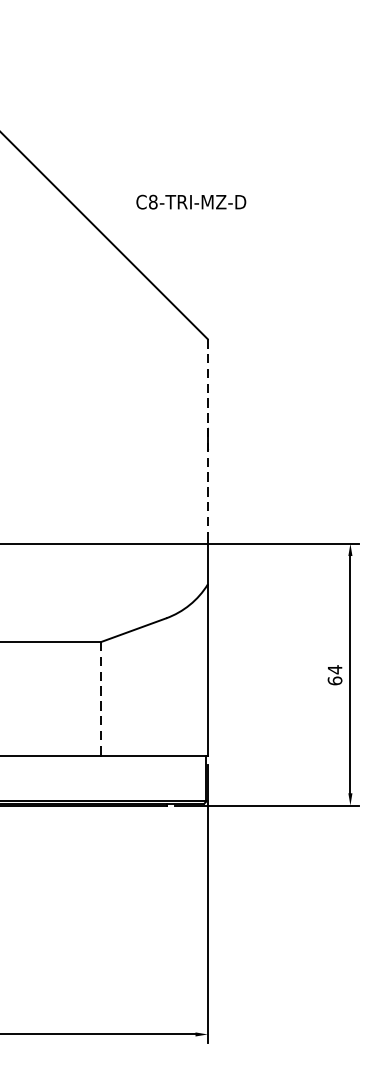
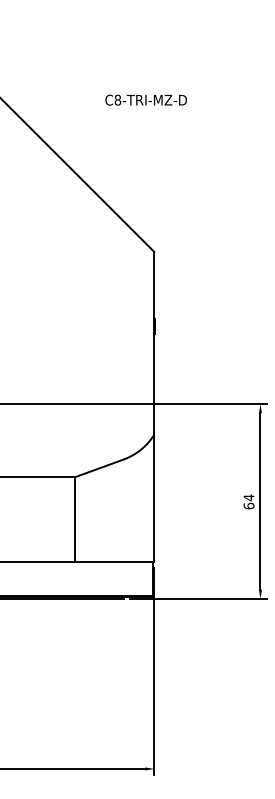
text: (190, 201) -> (145, 99), moved
line: (207, 440) -> (154, 327), dashed -> solid
line: (101, 698) -> (75, 519), dashed -> solid

